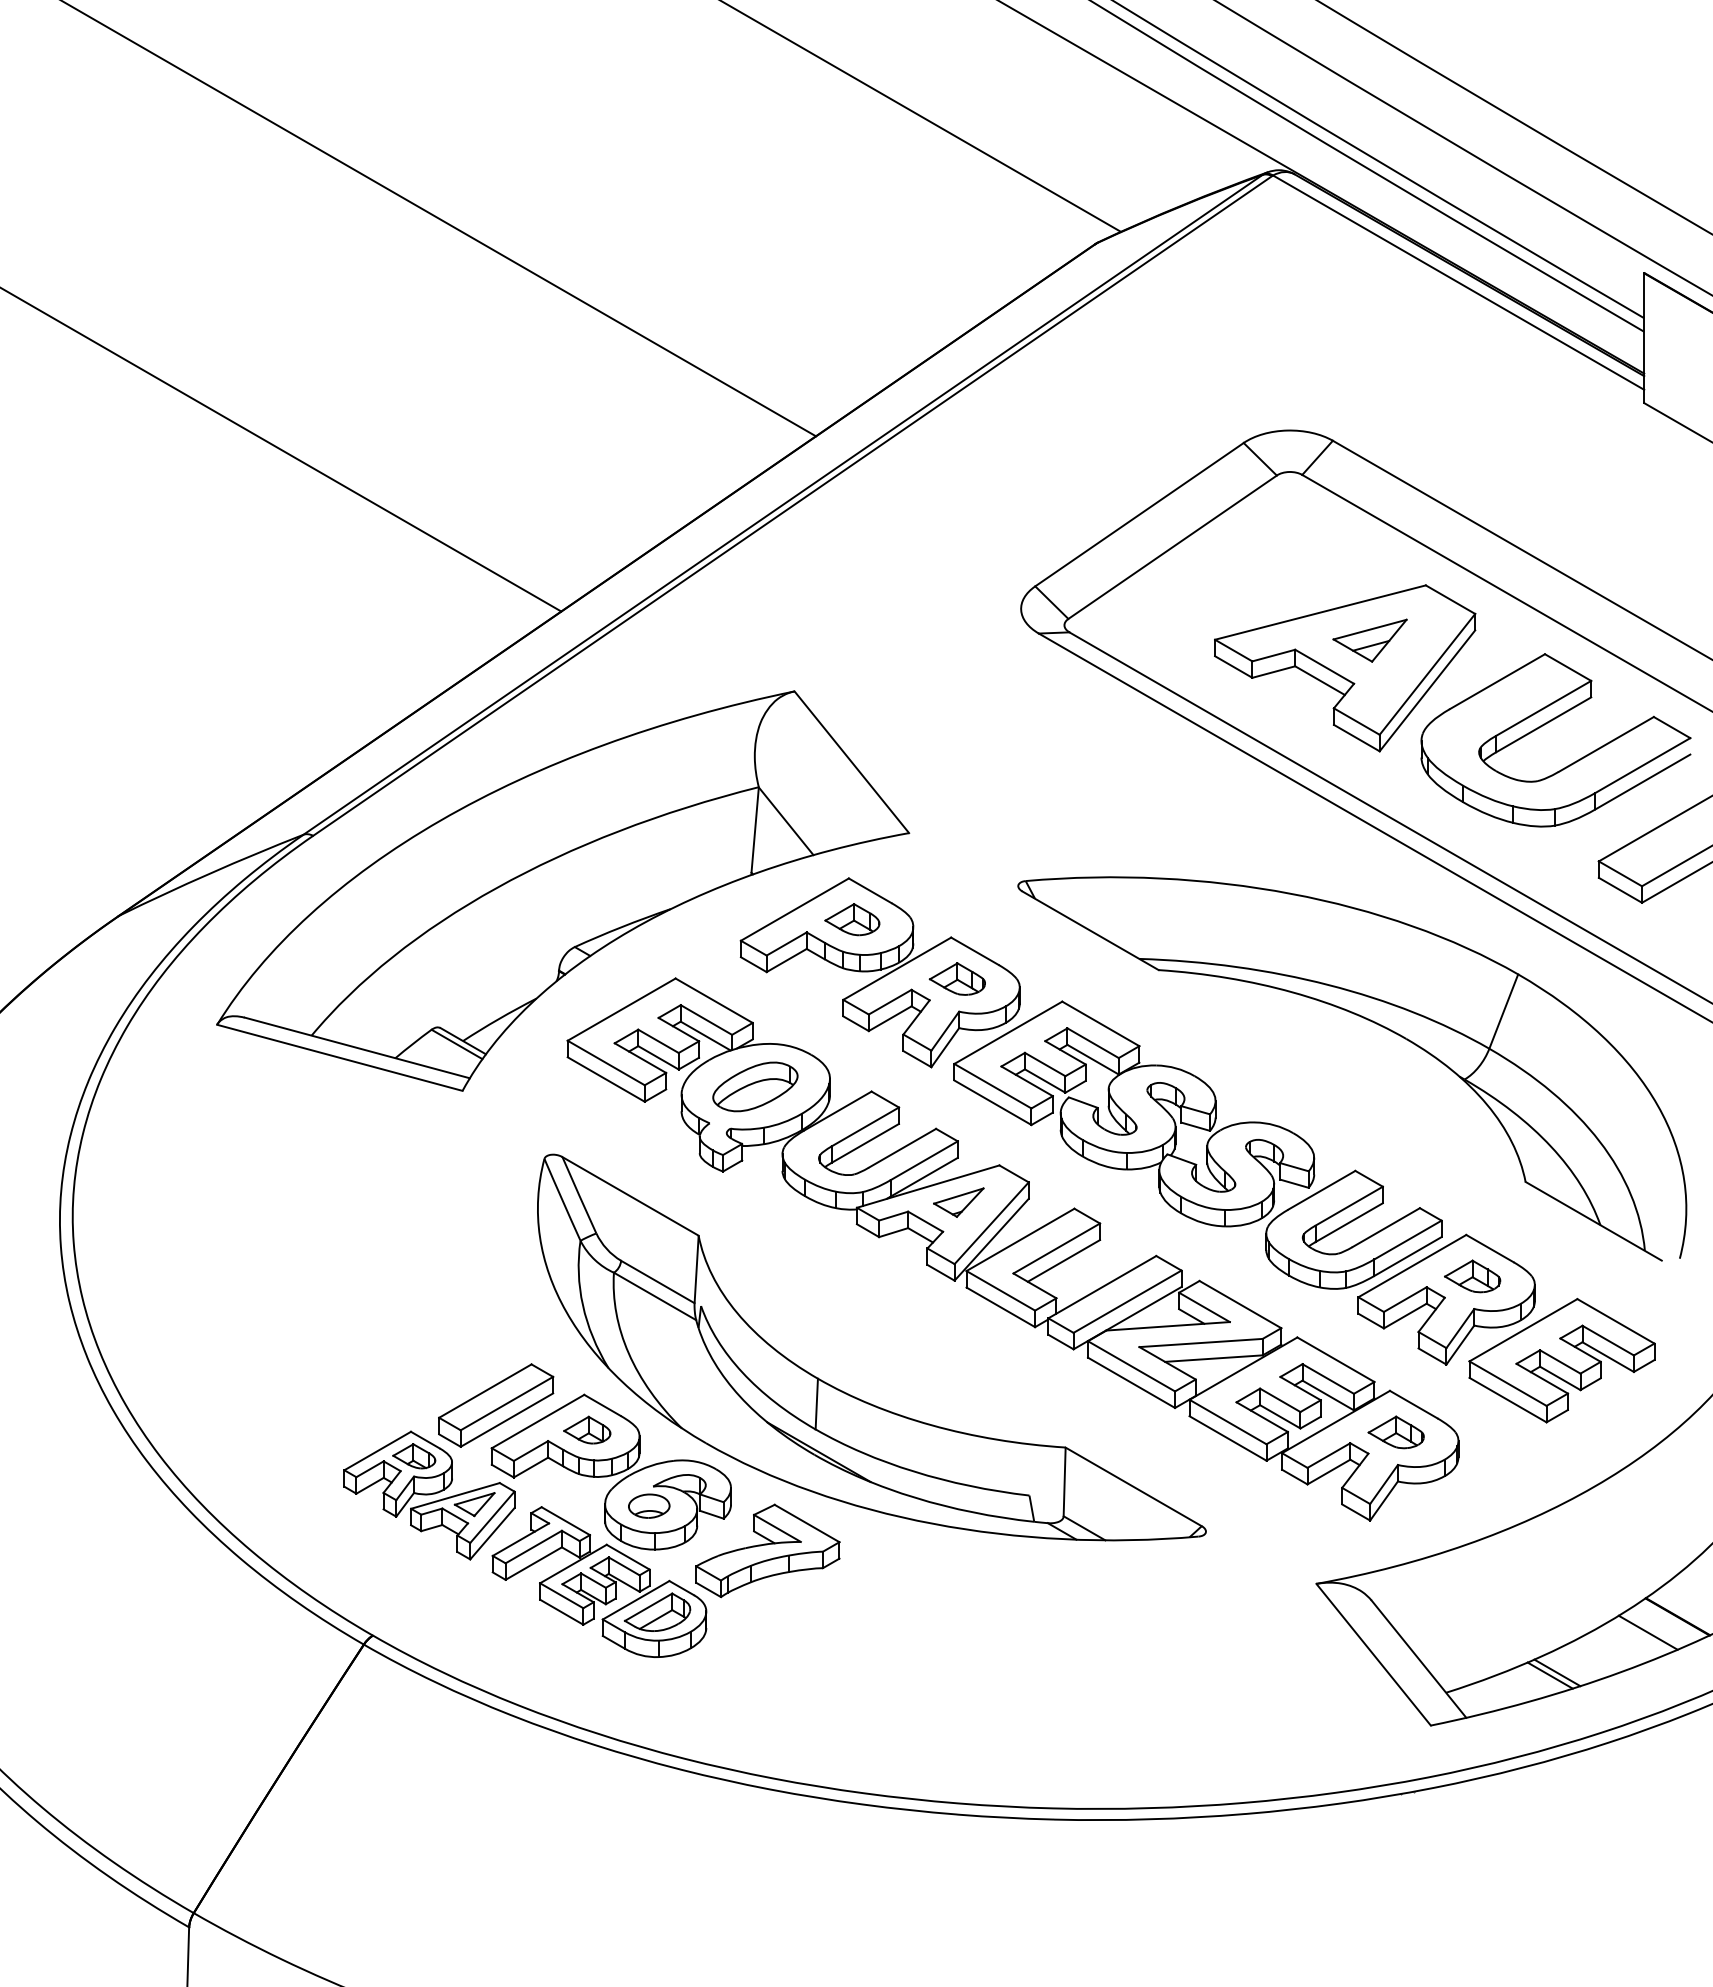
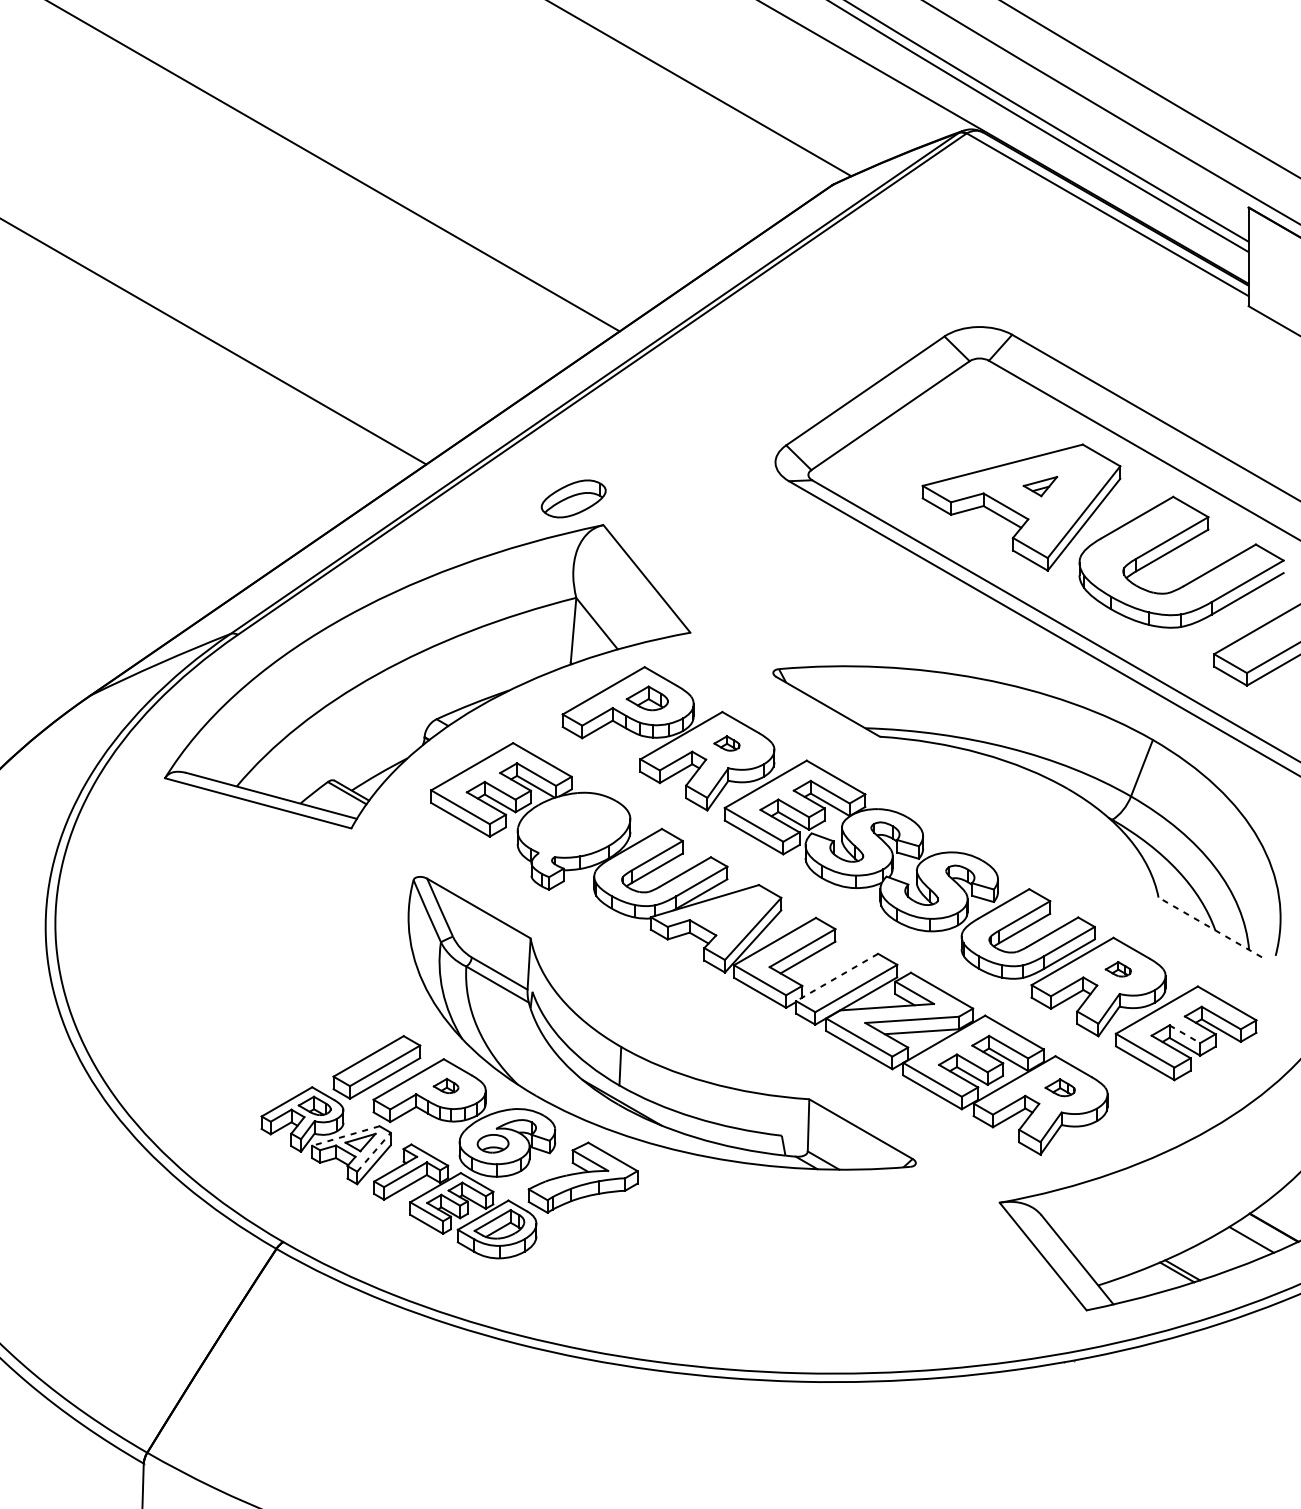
part: (1369, 640) -> (1040, 486), size x0.6
part: (956, 978) -> (726, 743), size x0.6
part: (755, 1086) -> (573, 498), moved
part: (958, 1202) -> (727, 913), removed
line: (1593, 1221) -> (1210, 927), solid -> dashed
part: (1472, 1276) -> (1118, 969), size x0.6
line: (1101, 1287) -> (836, 977), solid -> dashed
line: (1560, 1362) -> (1185, 1034), solid -> dashed
part: (587, 1429) -> (446, 1085), size x0.7
part: (1395, 1432) -> (1059, 1087), size x0.7
line: (454, 1496) -> (345, 1136), solid -> dashed
line: (492, 1517) -> (374, 1152), solid -> dashed

